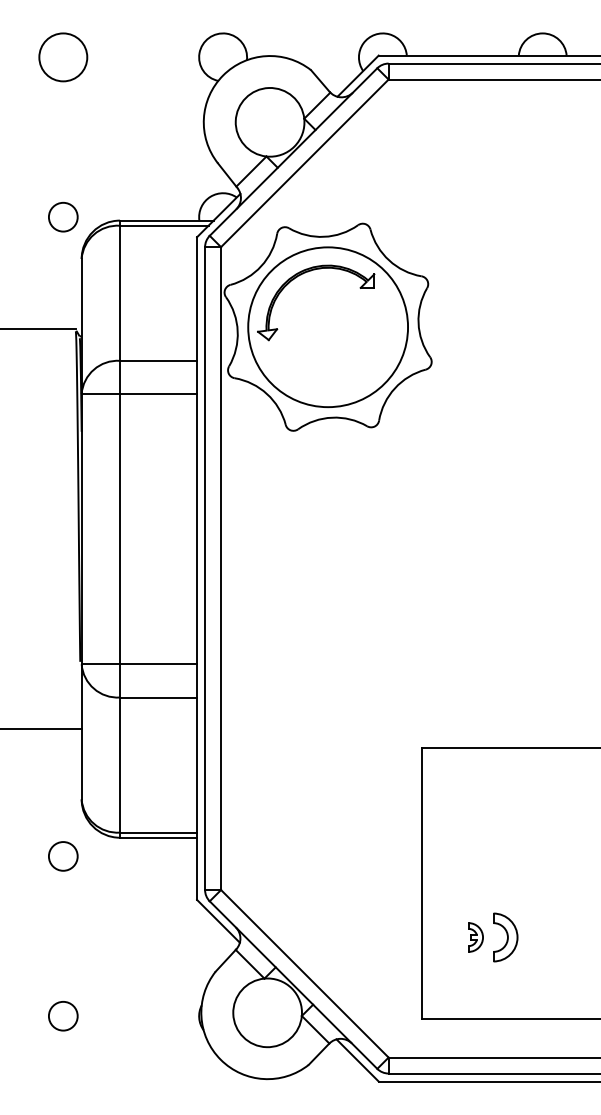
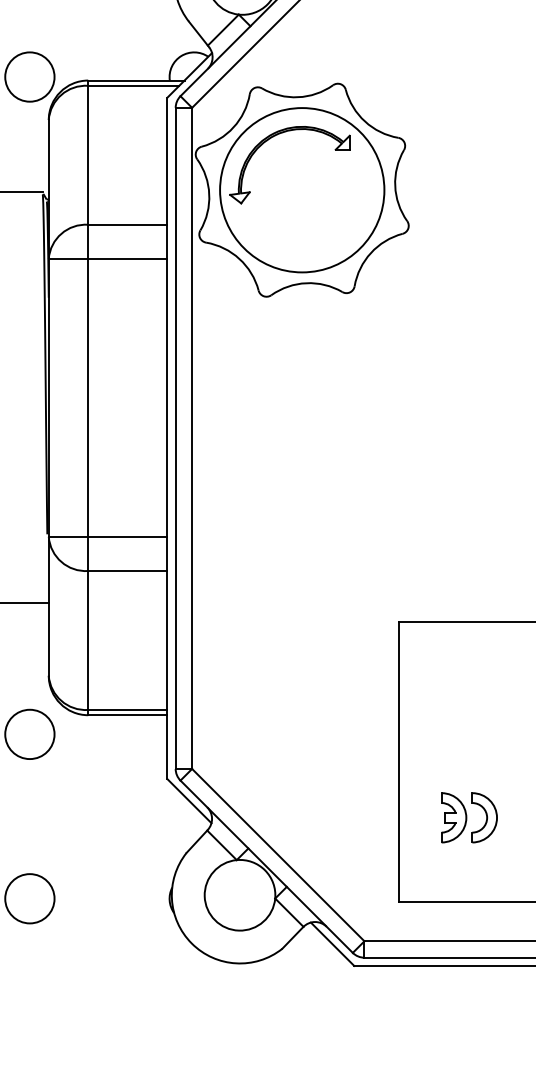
circle: (63, 217) -> (30, 77), size x1.67
circle: (63, 856) -> (30, 734), size x1.67
part: (475, 937) -> (453, 817), size x1.67
circle: (63, 1016) -> (30, 899), size x1.67

